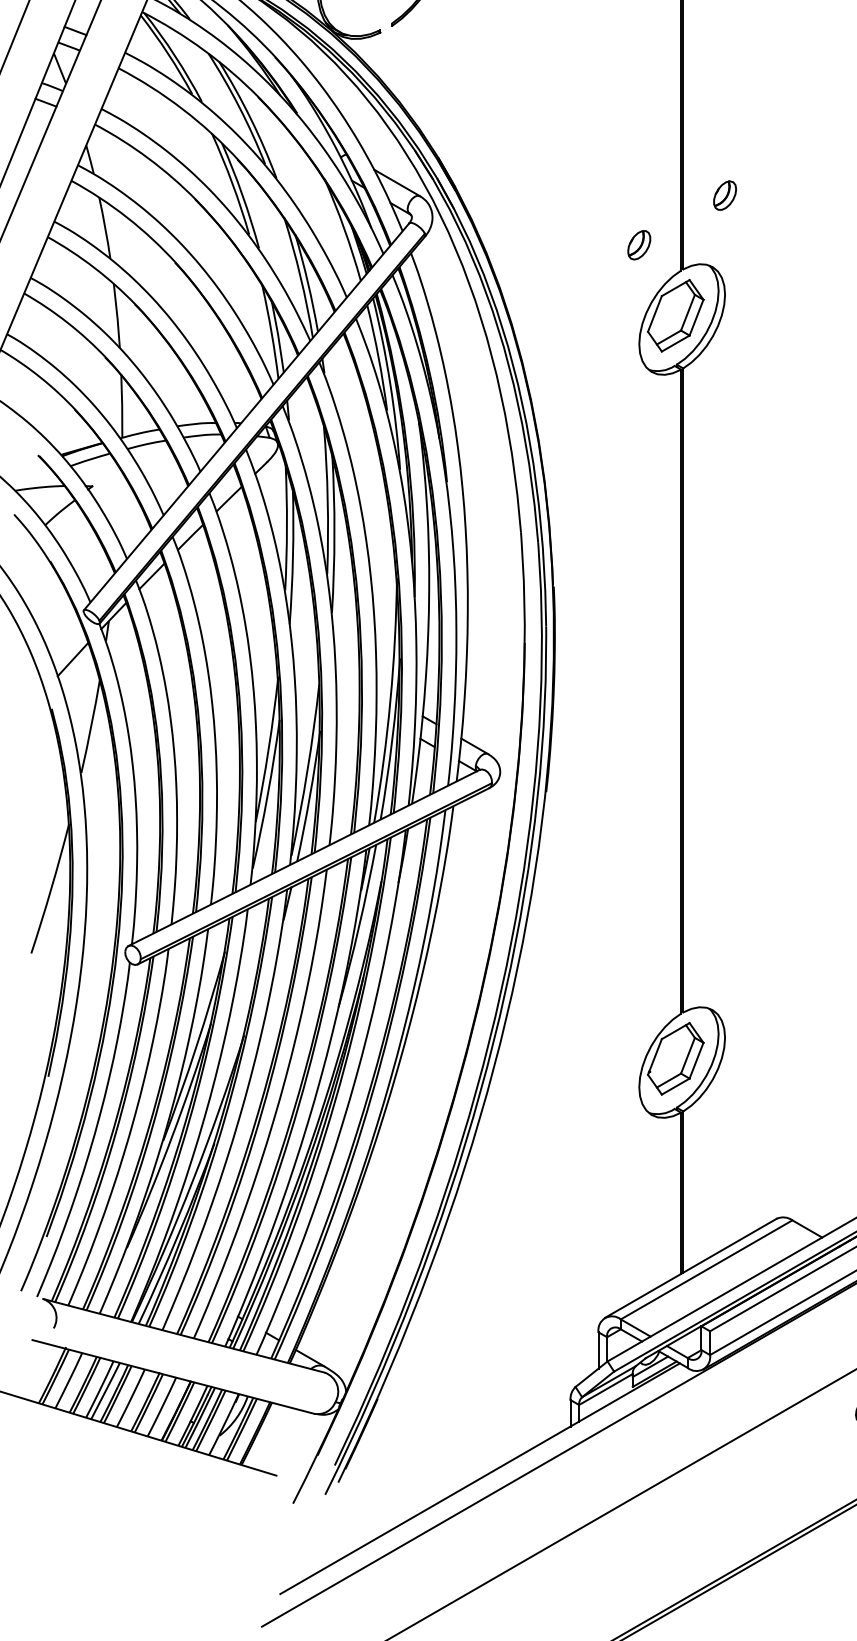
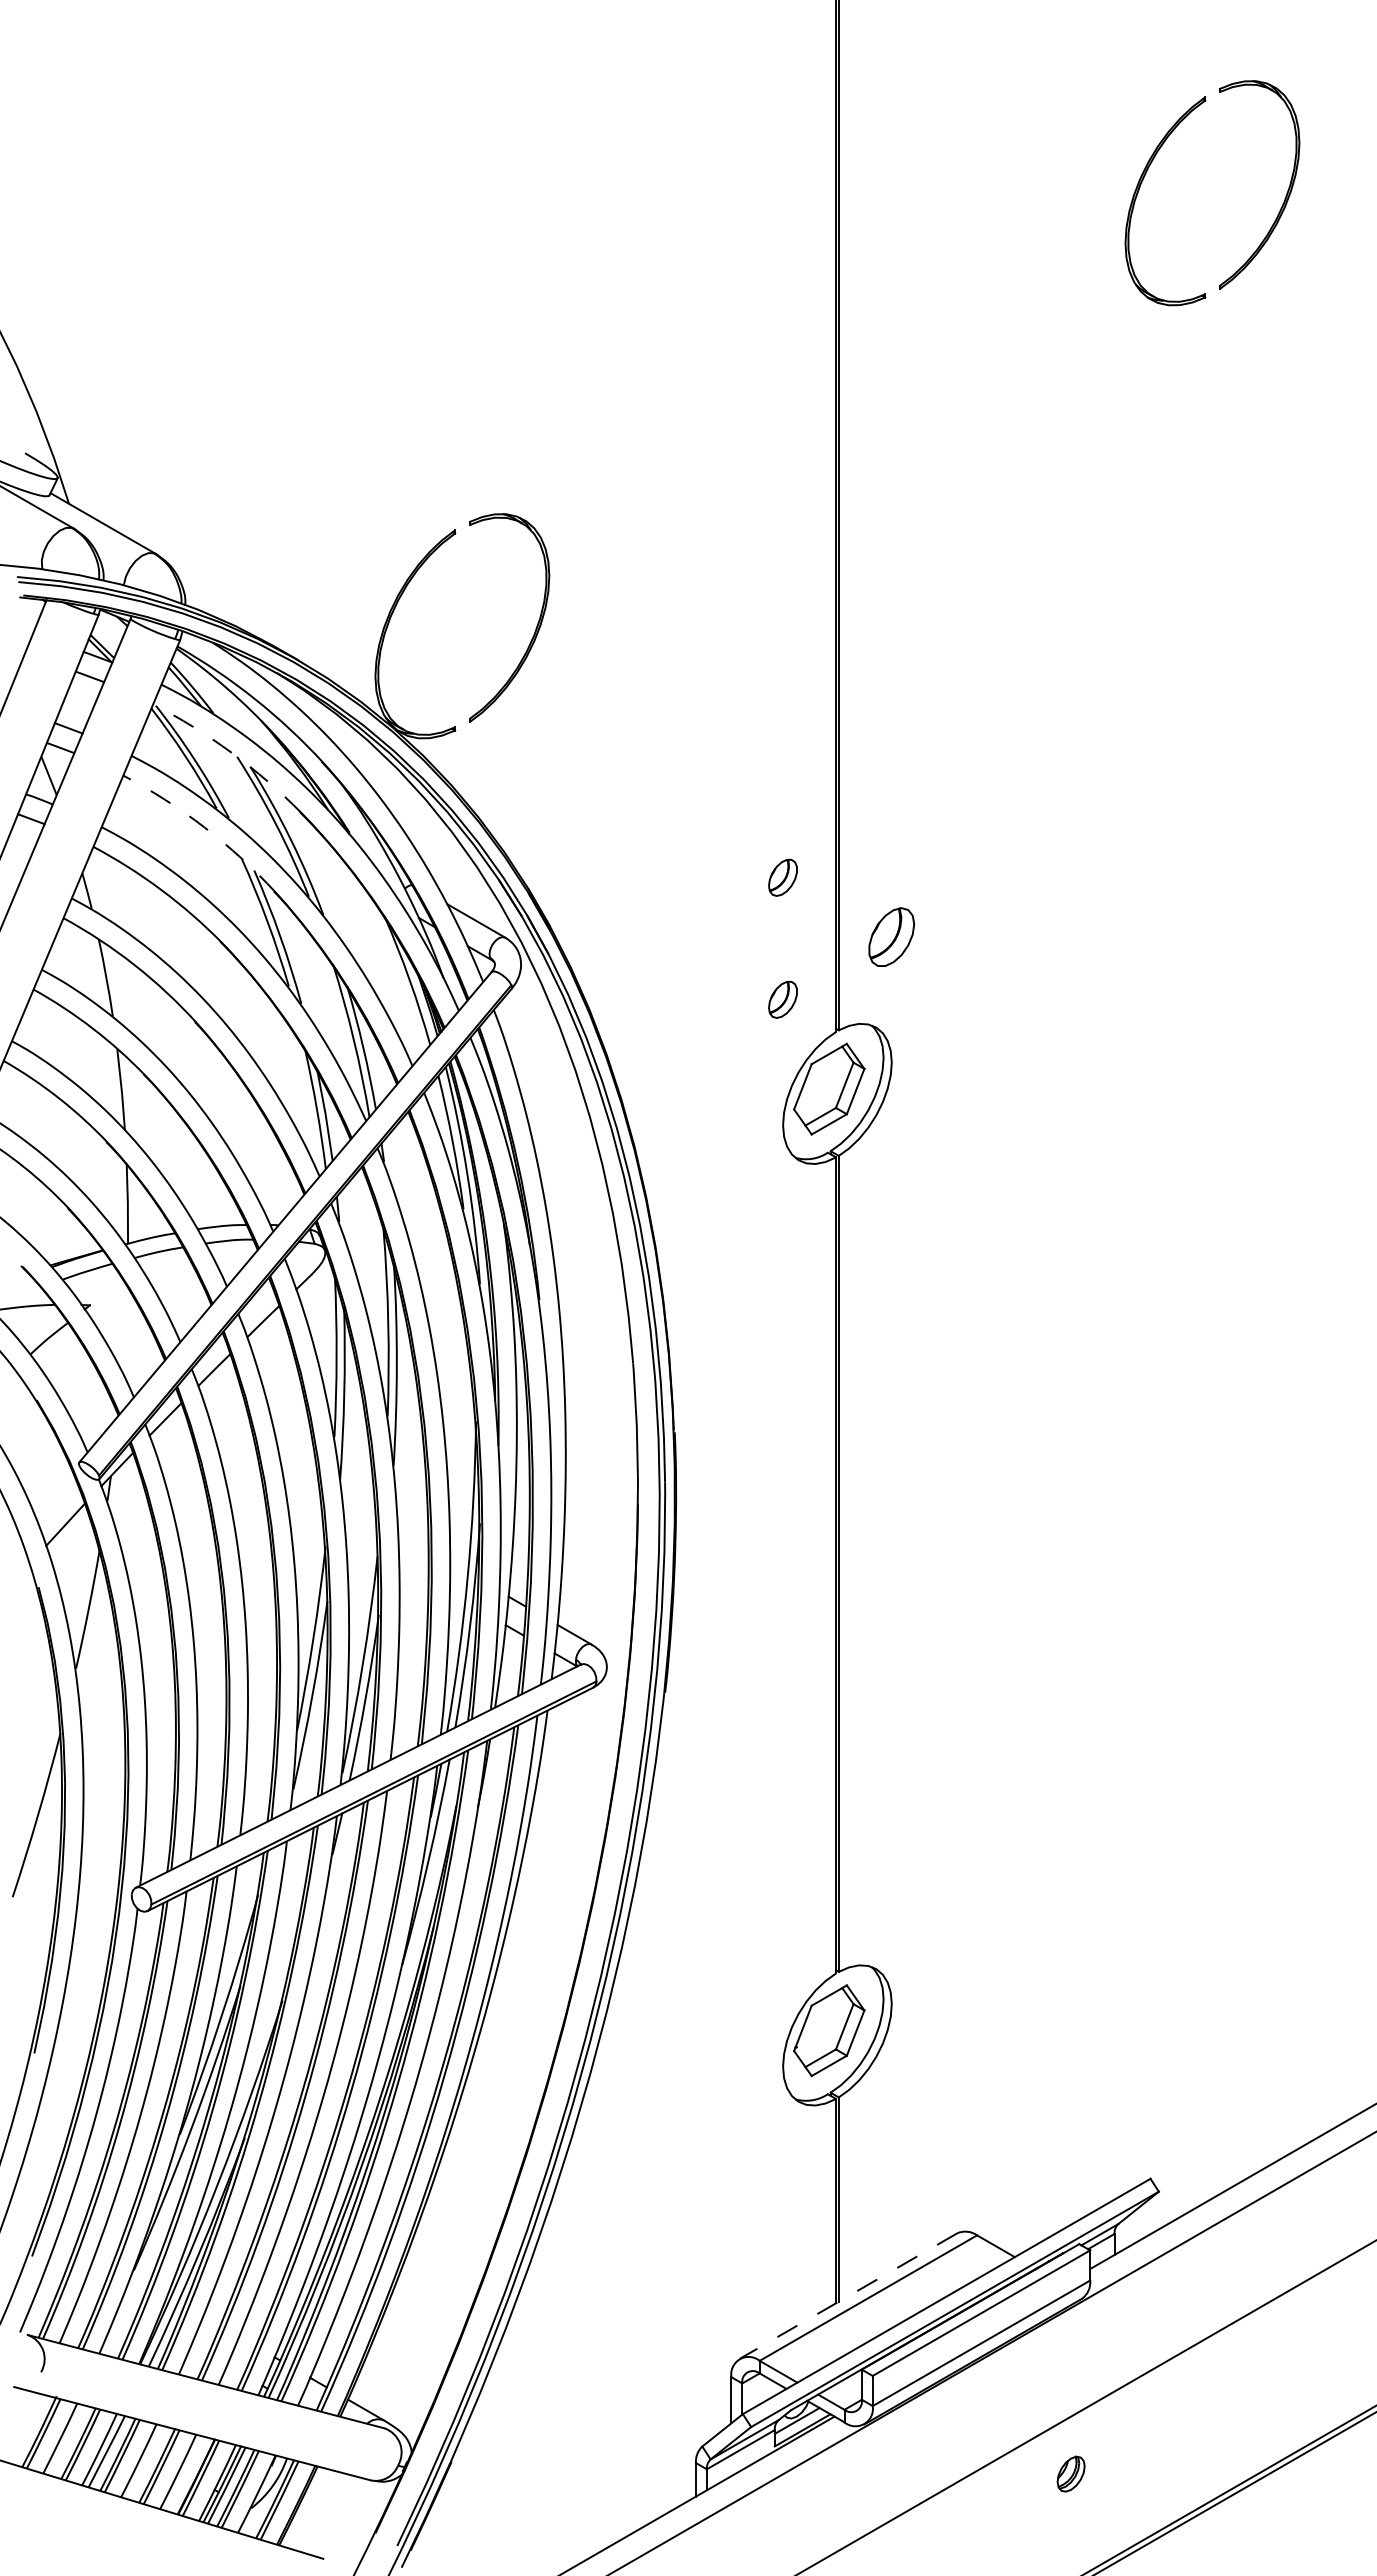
arc: (203, 50) -> (231, 752), solid -> dashed
arc: (182, 109) -> (204, 827), solid -> dashed
part: (638, 148) -> (782, 877), added
part: (724, 195) -> (891, 936), size x1.6
line: (690, 1268) -> (848, 2296), solid -> dashed

